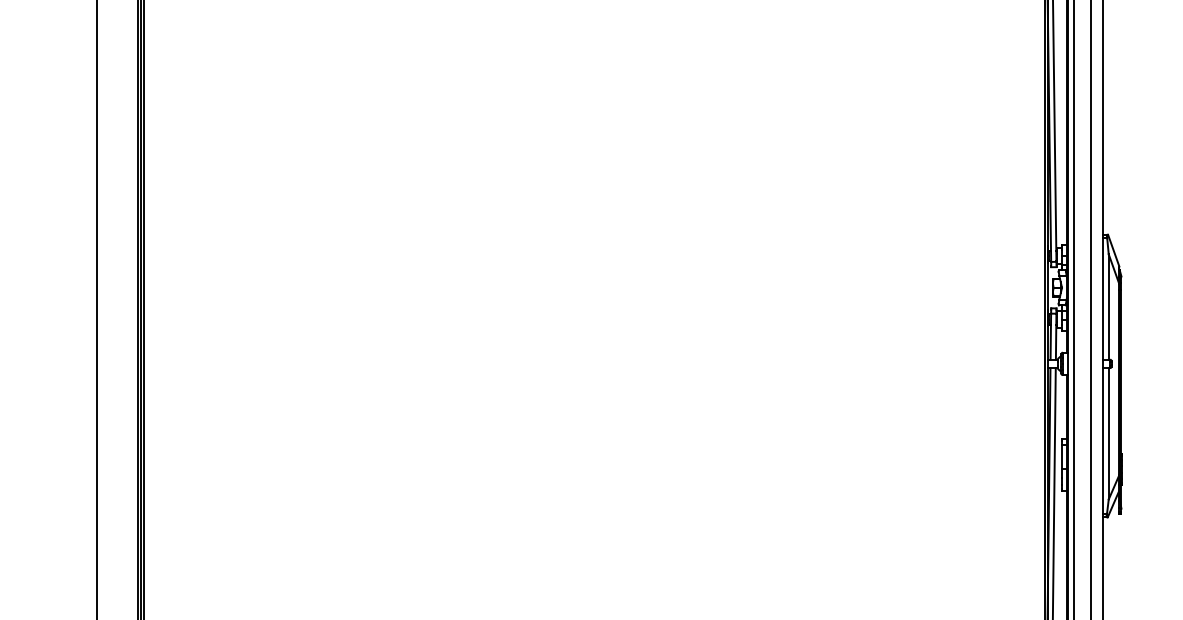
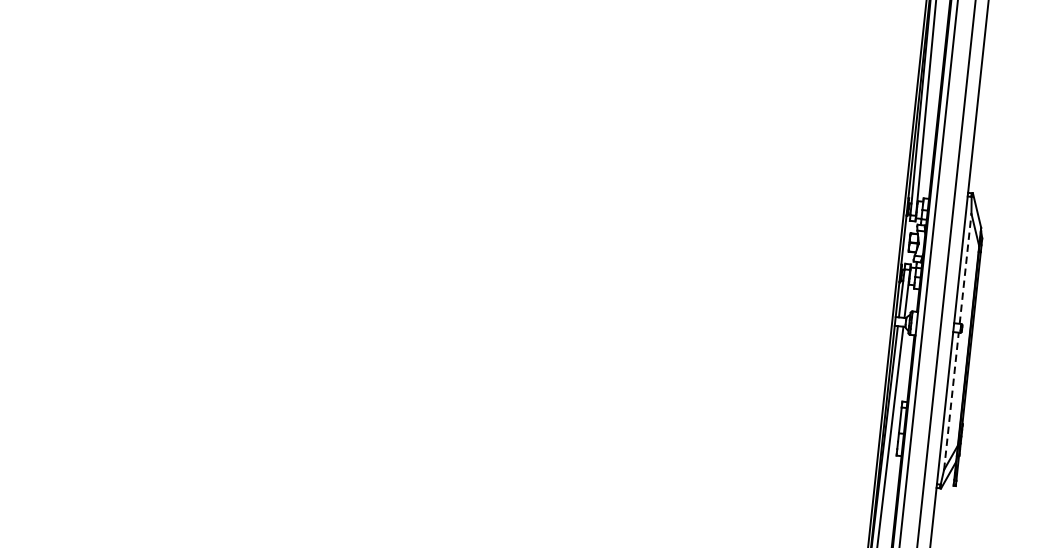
line: (1108, 306) -> (965, 268), solid -> dashed
line: (1108, 433) -> (951, 400), solid -> dashed

